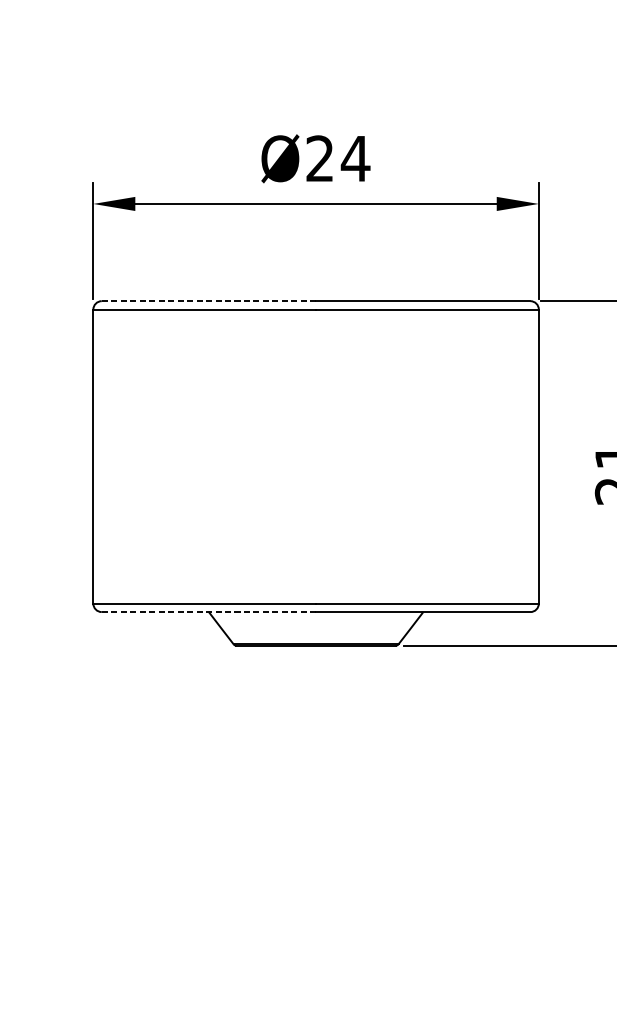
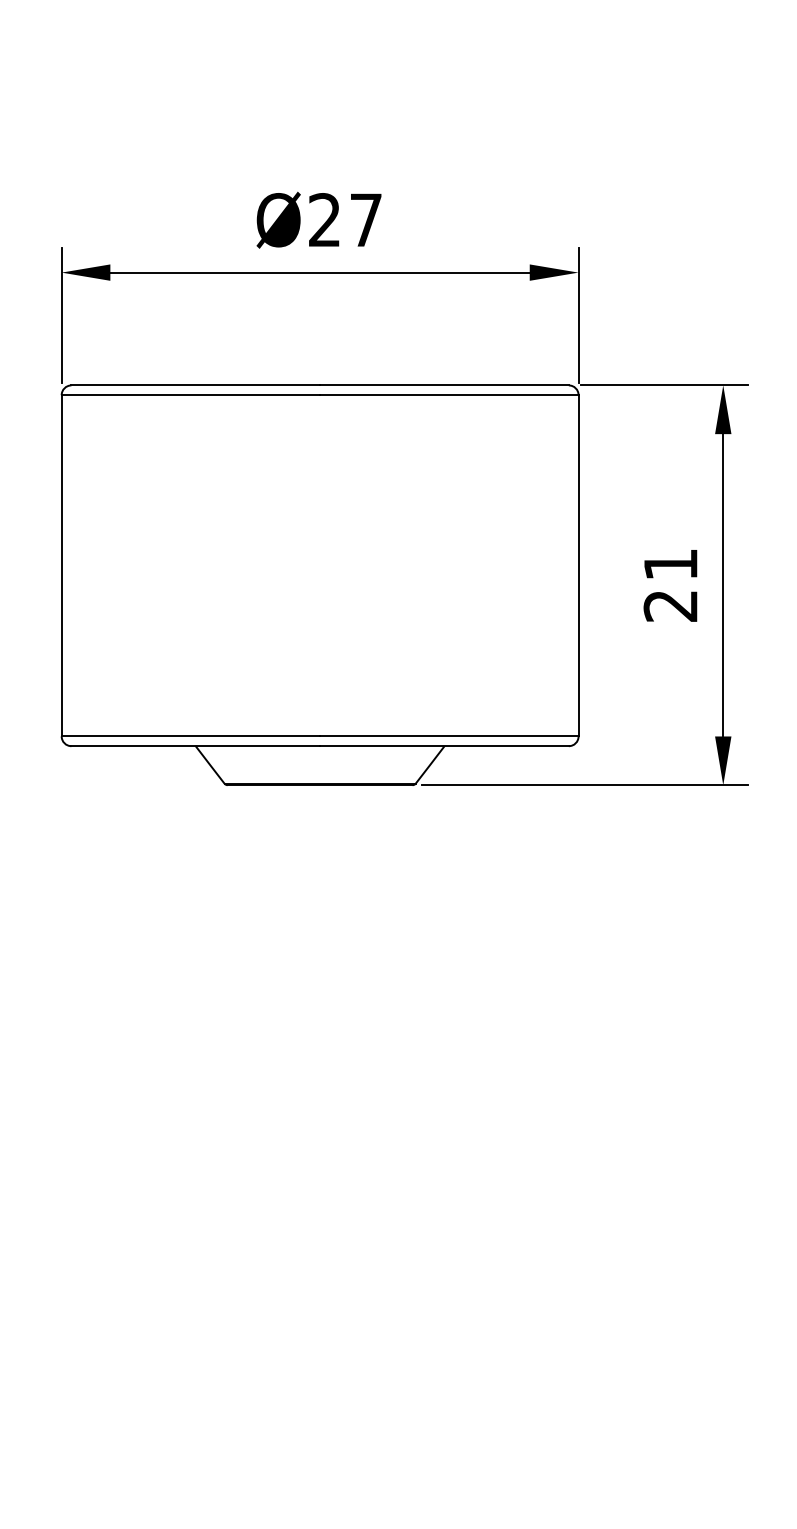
text: (355, 158) -> (365, 219), Ø24 -> Ø27
line: (209, 301) -> (196, 385), dashed -> solid
line: (209, 612) -> (196, 746), dashed -> solid

